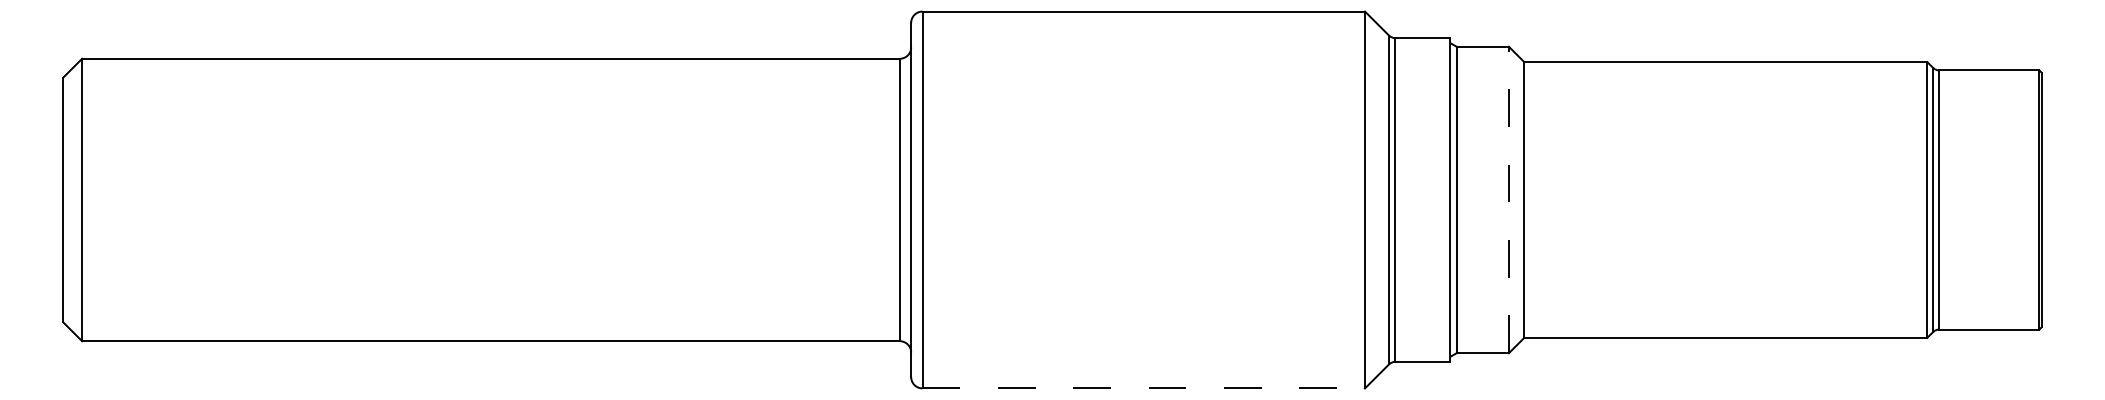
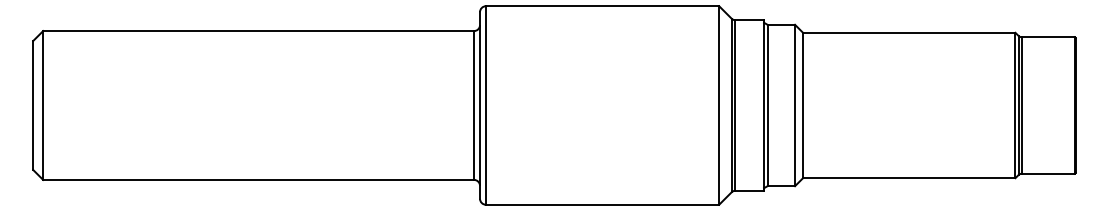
line: (1509, 200) -> (795, 105), dashed -> solid
line: (1143, 387) -> (602, 204), dashed -> solid

